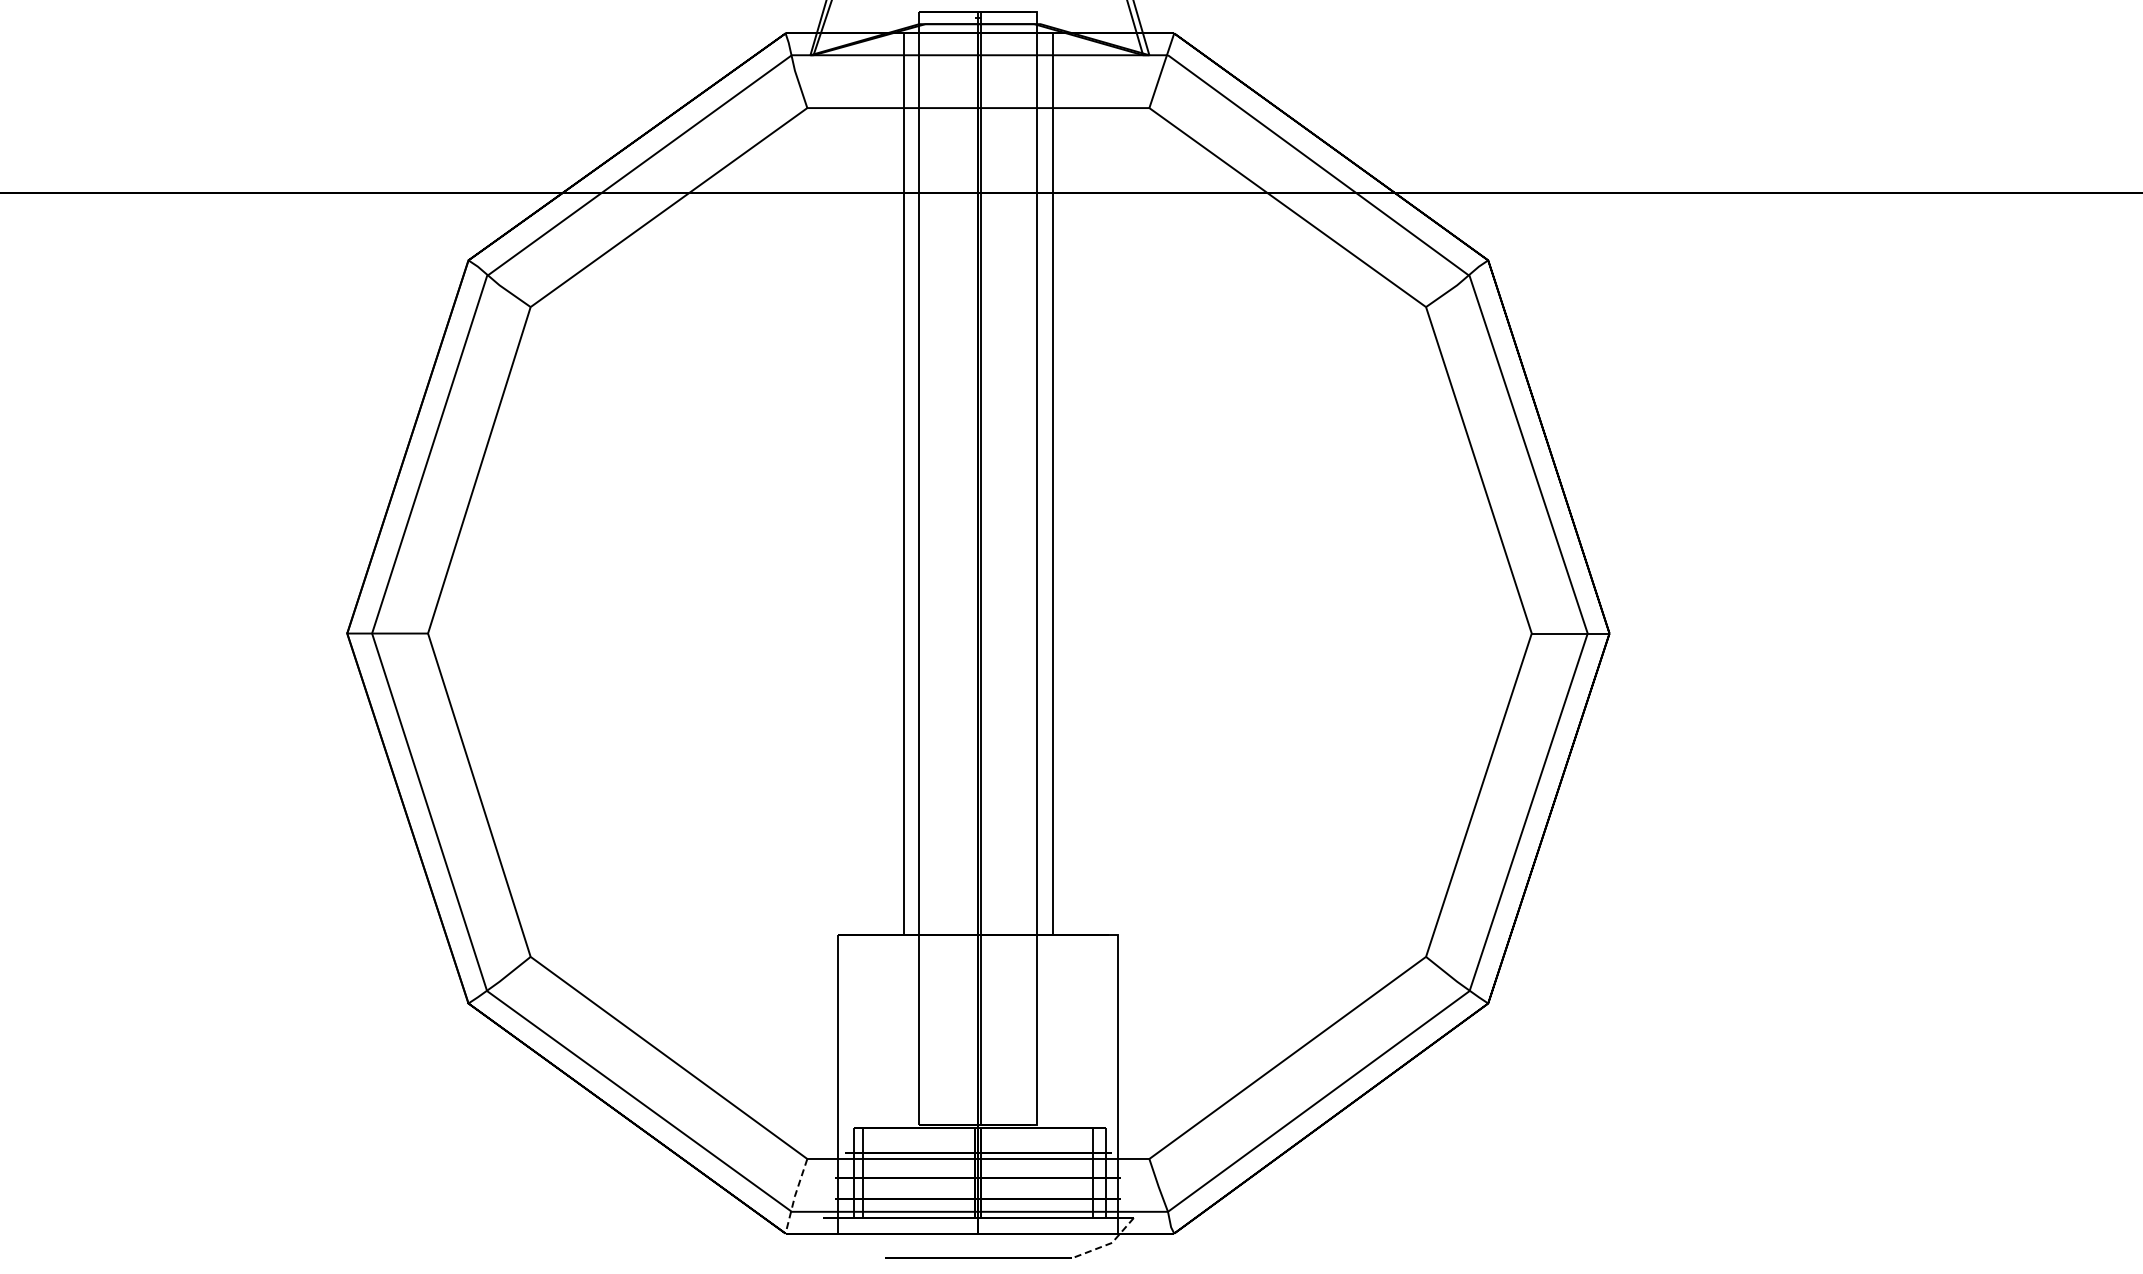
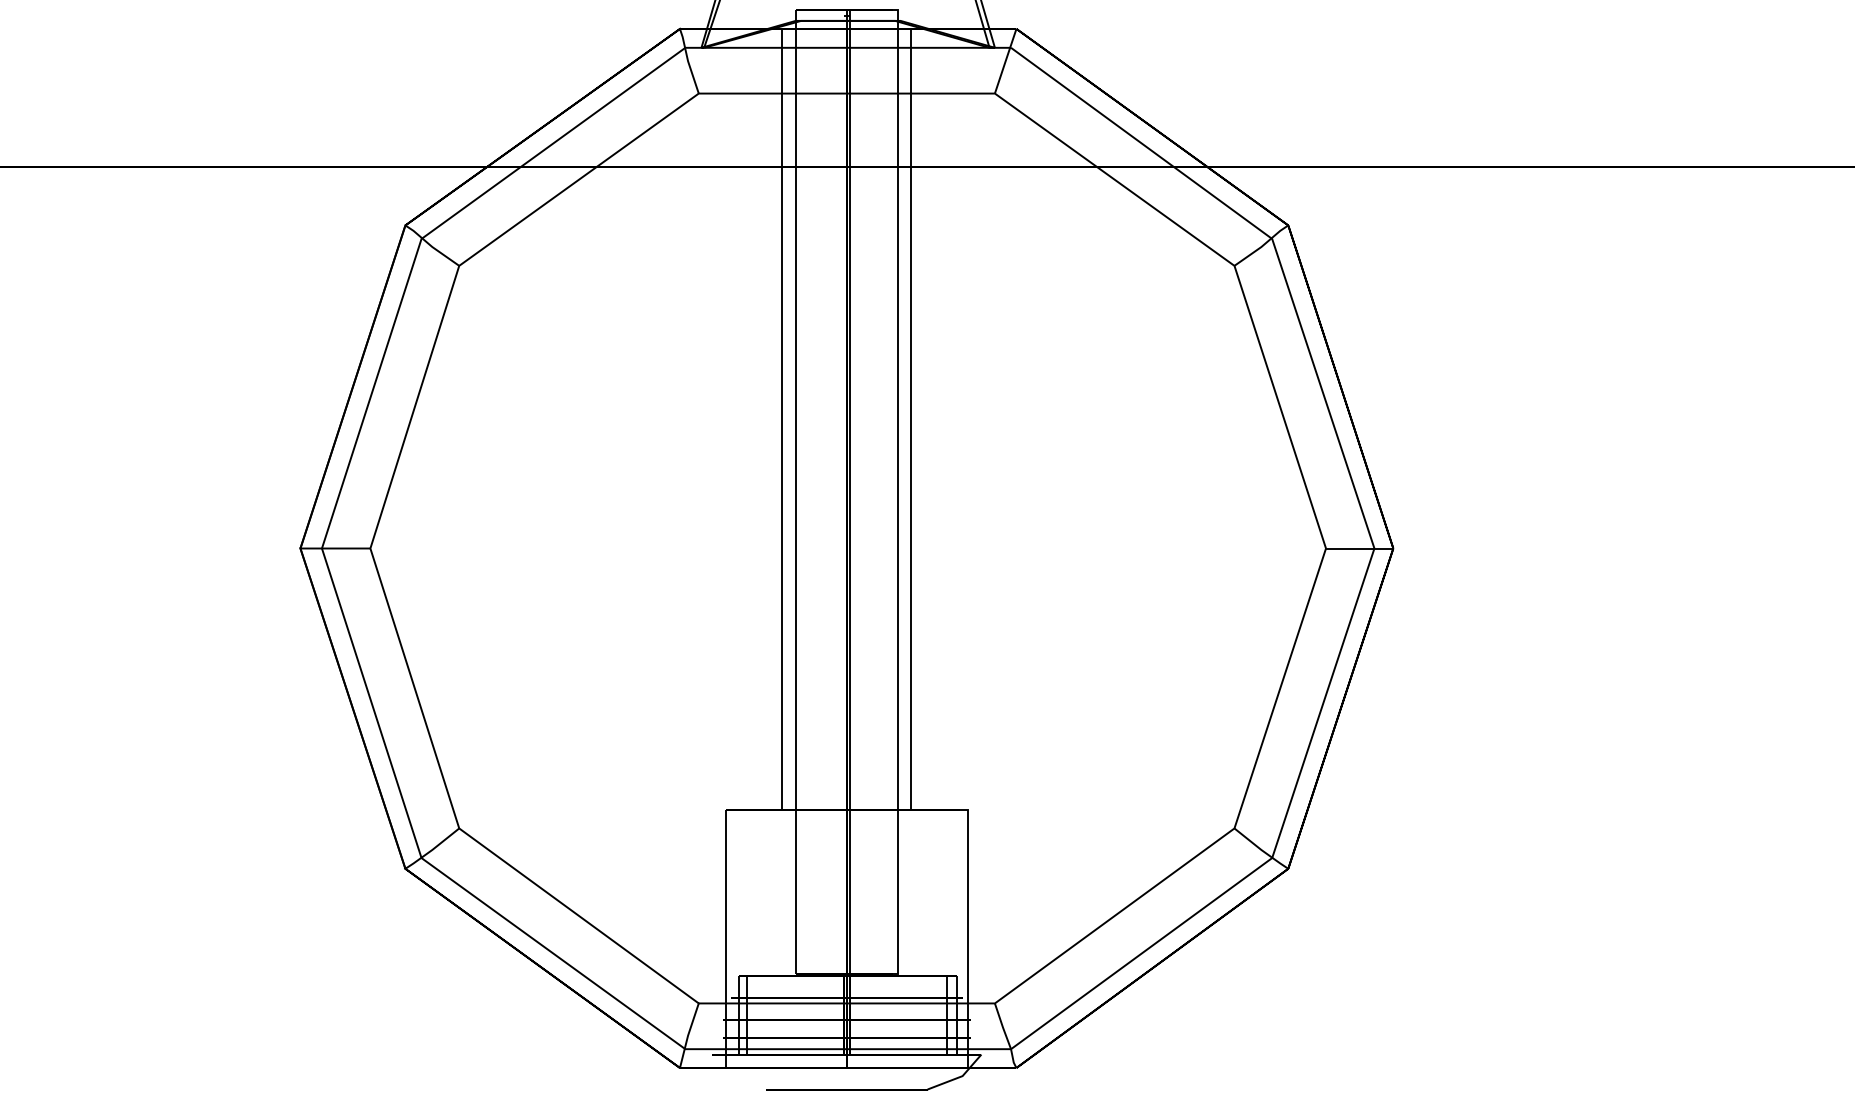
line: (794, 1196) -> (687, 1035), dashed -> solid
line: (1107, 1244) -> (958, 1077), dashed -> solid

